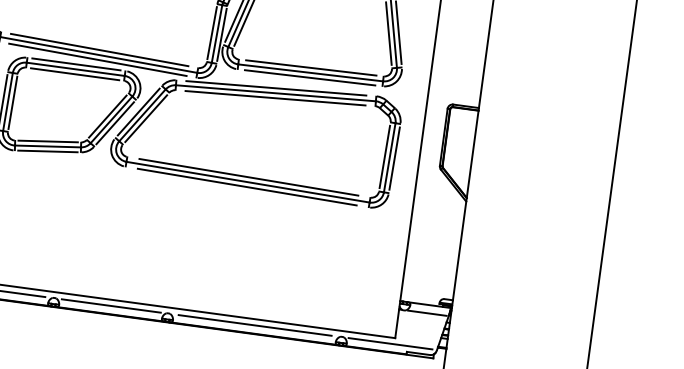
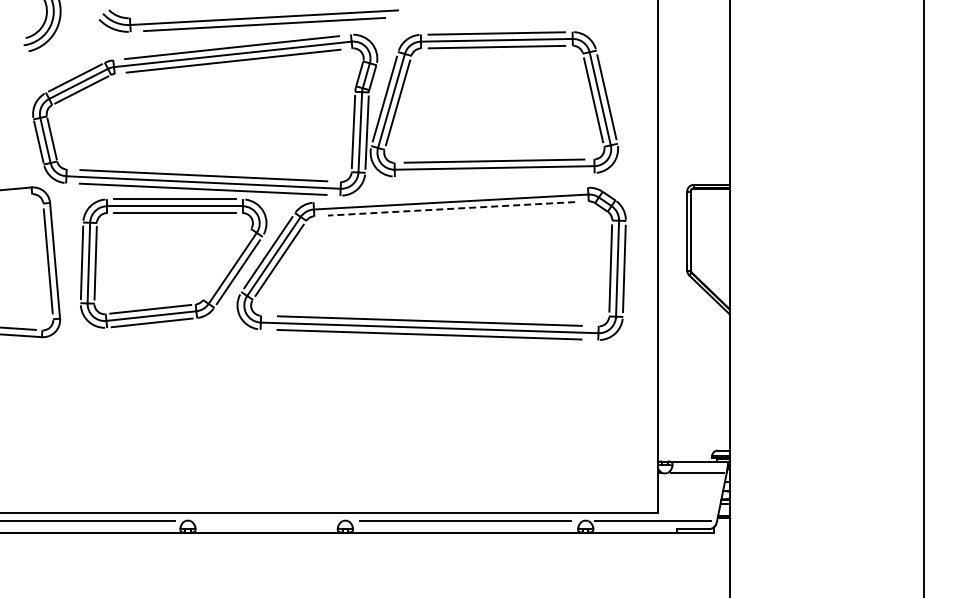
line: (309, 77) -> (494, 174), removed
line: (276, 87) -> (450, 194), removed
line: (275, 97) -> (451, 208), solid -> dashed
line: (107, 116) -> (226, 264), removed
line: (111, 306) -> (266, 521), removed

